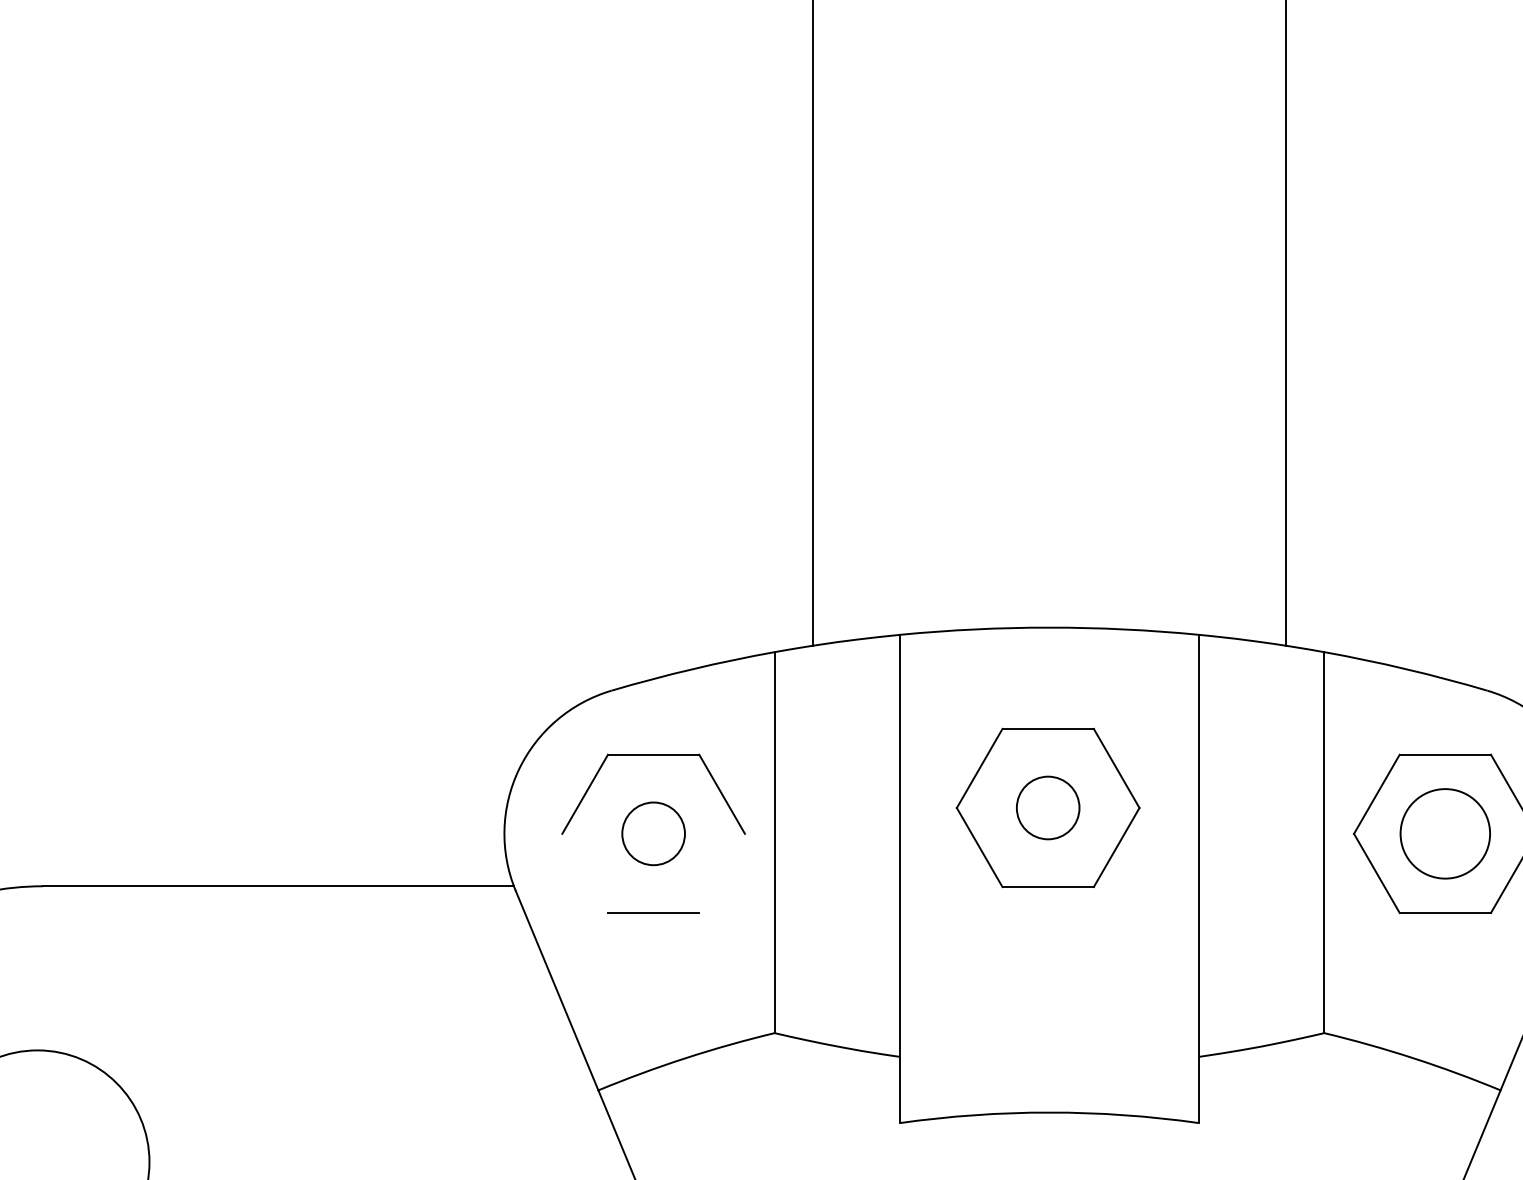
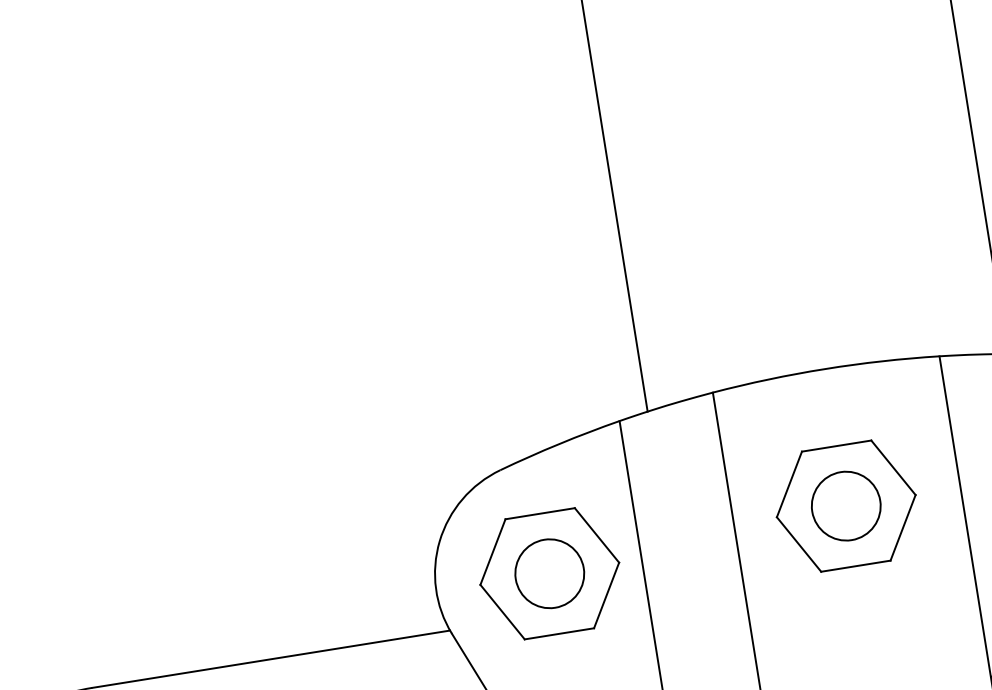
circle: (1047, 807) -> (845, 505), size x1.43
circle: (653, 833) -> (549, 573), size x1.43
line: (584, 872) -> (501, 611), added
line: (721, 872) -> (606, 594), added

